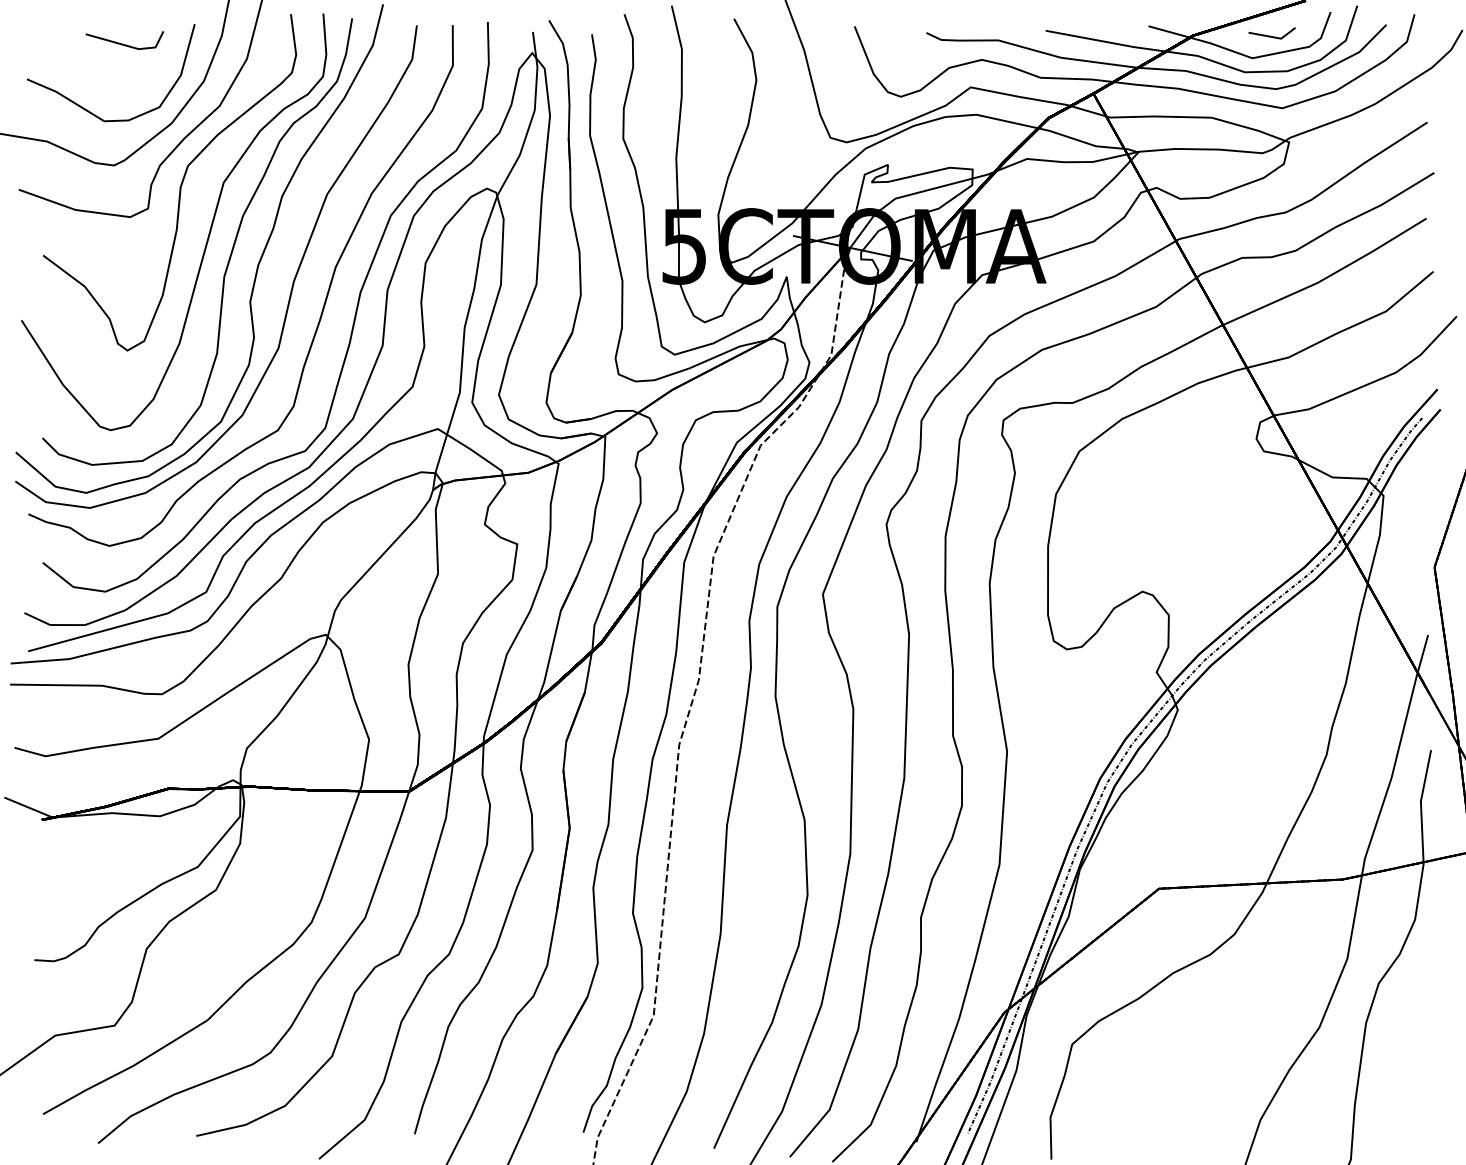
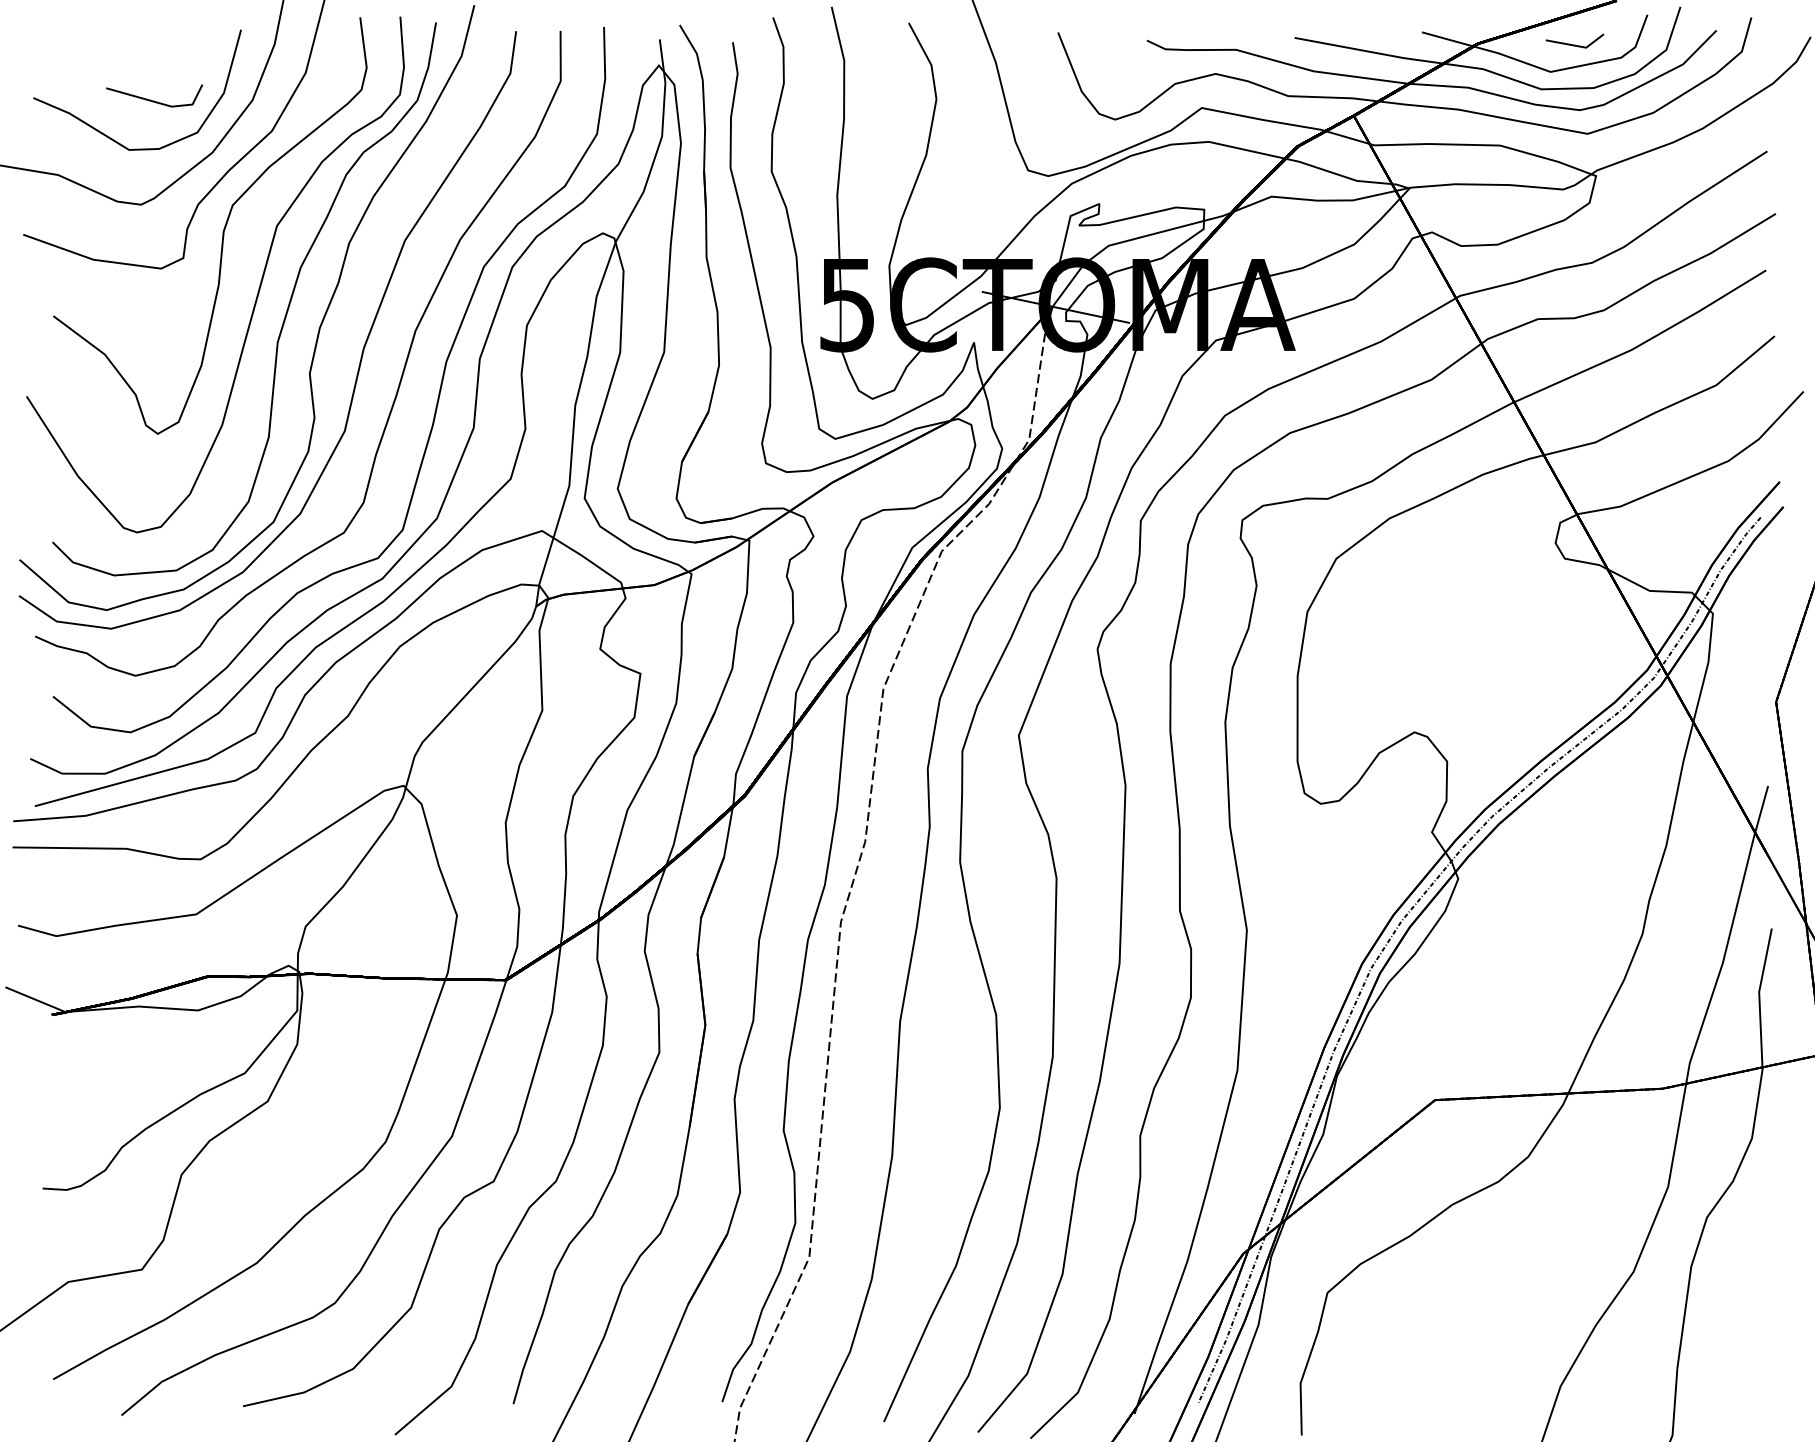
part: (124, 40) -> (154, 95), moved

